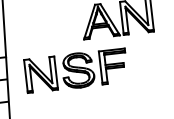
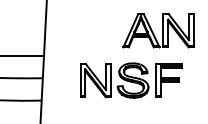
part: (76, 70) -> (131, 80), moved

